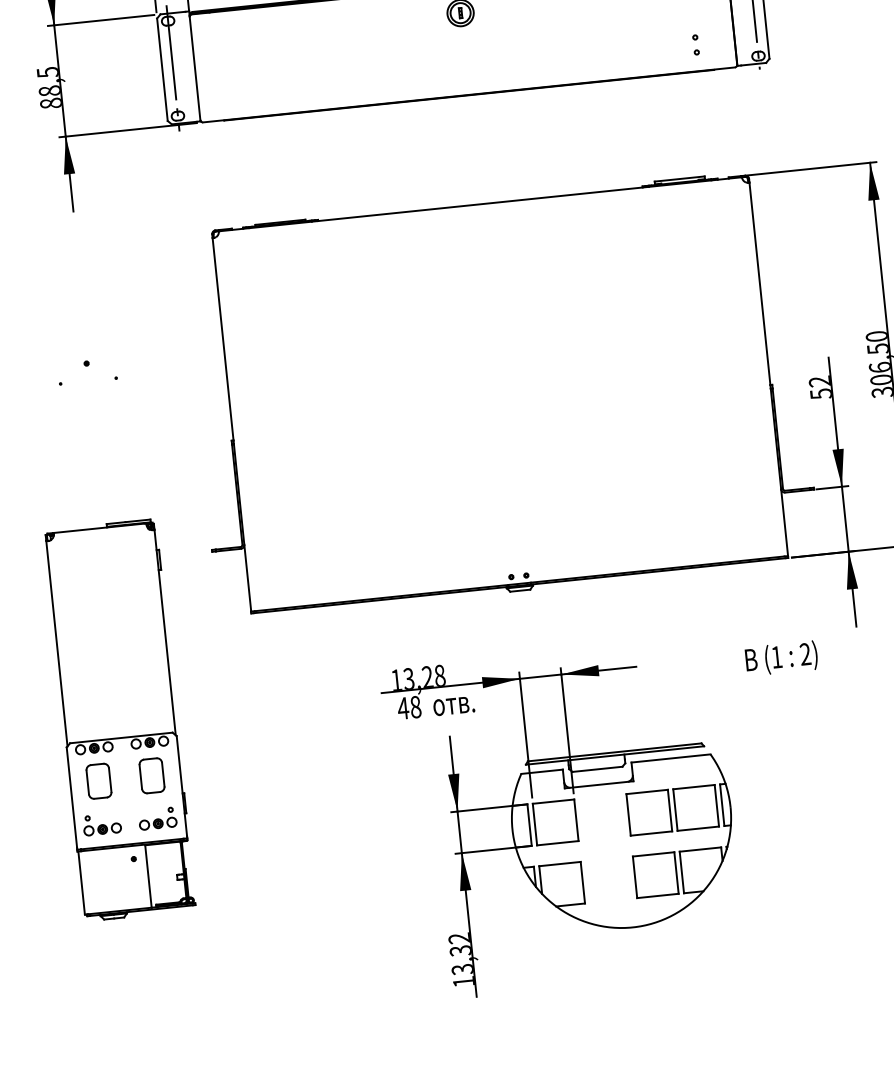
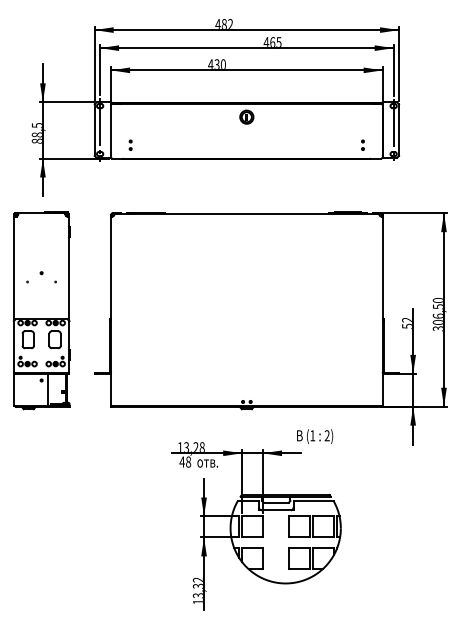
part: (236, 90) -> (130, 144), added
text: (782, 658) -> (315, 436), moved
part: (119, 720) -> (41, 310), moved

